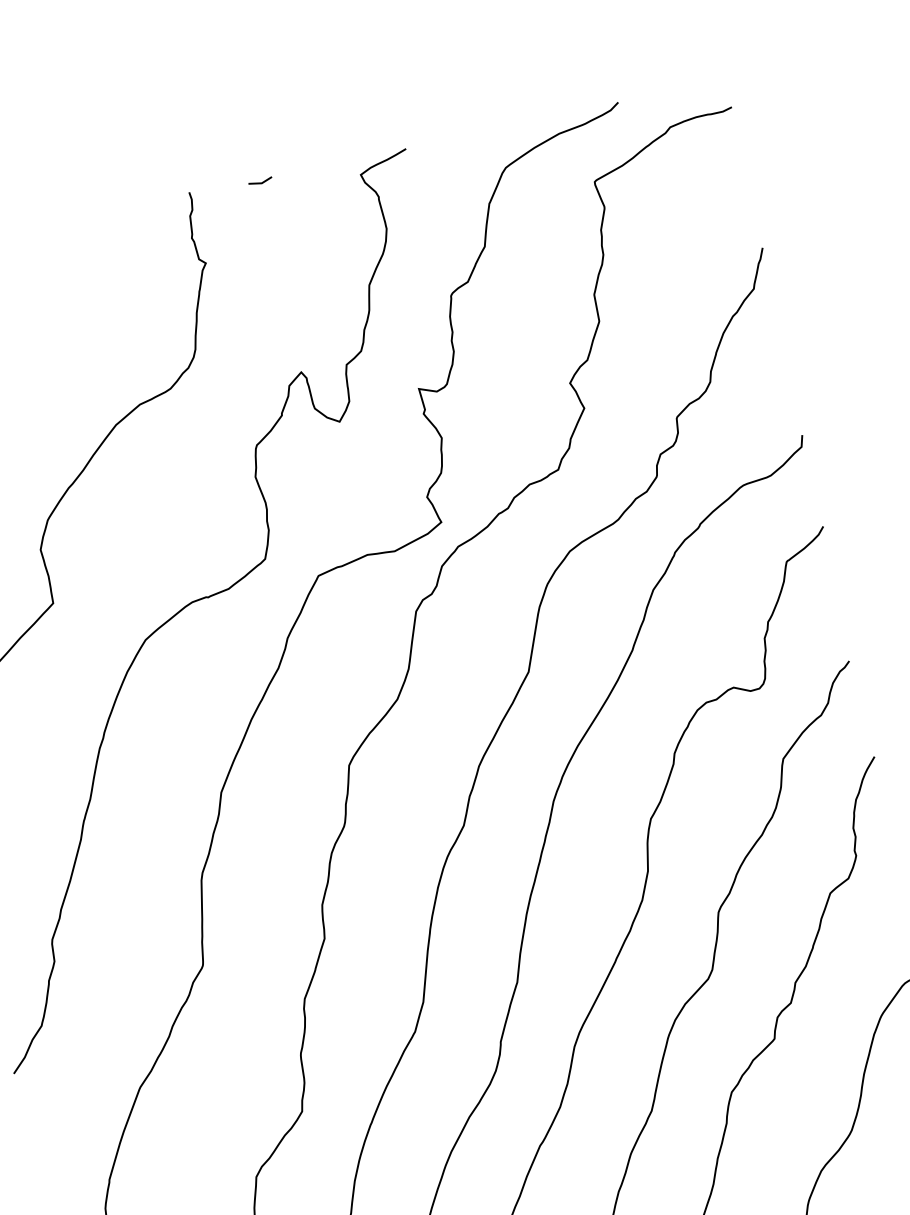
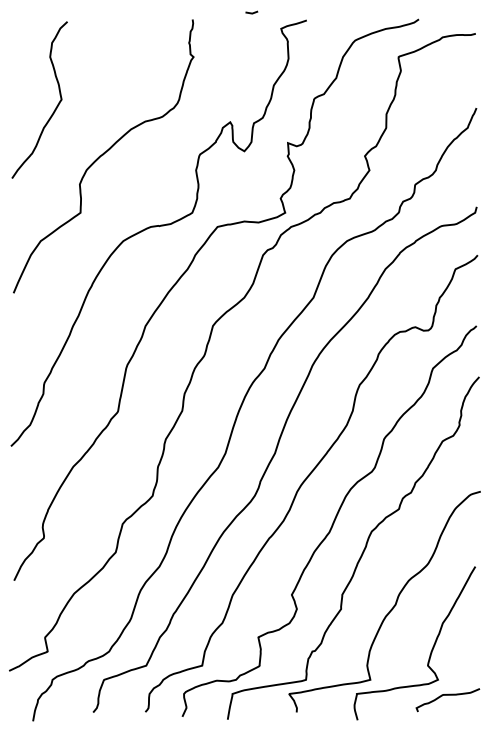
line: (259, 181) -> (251, 12), moved

